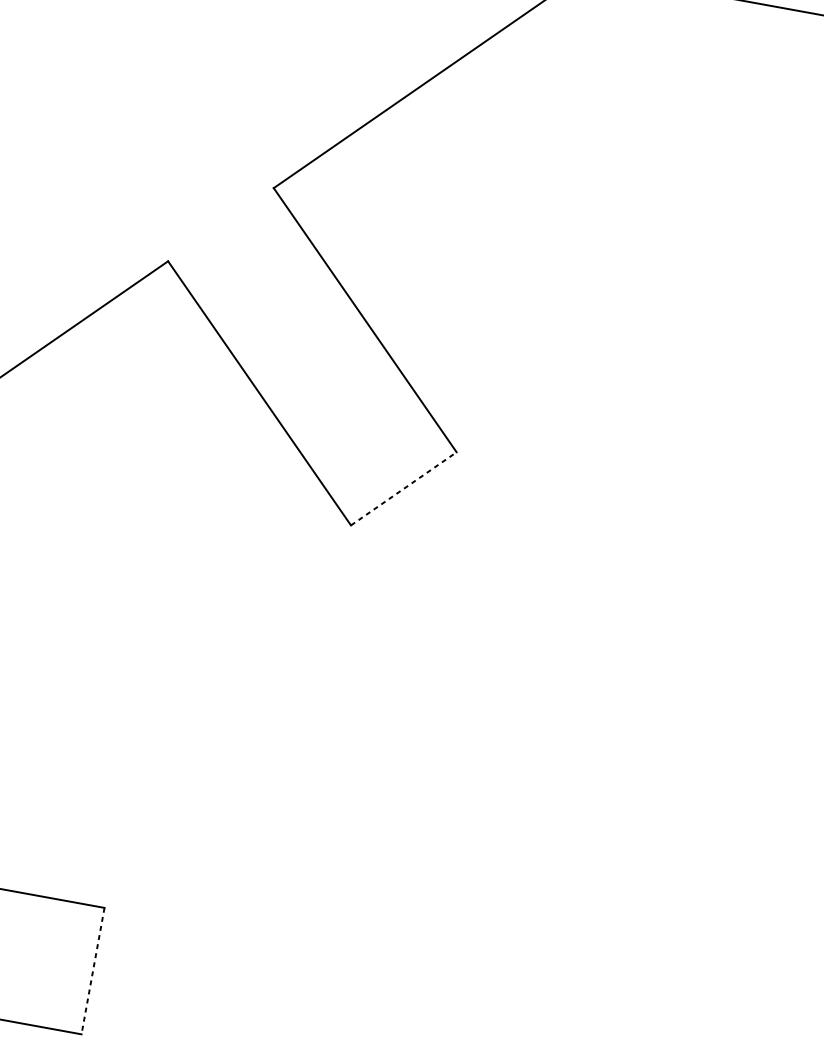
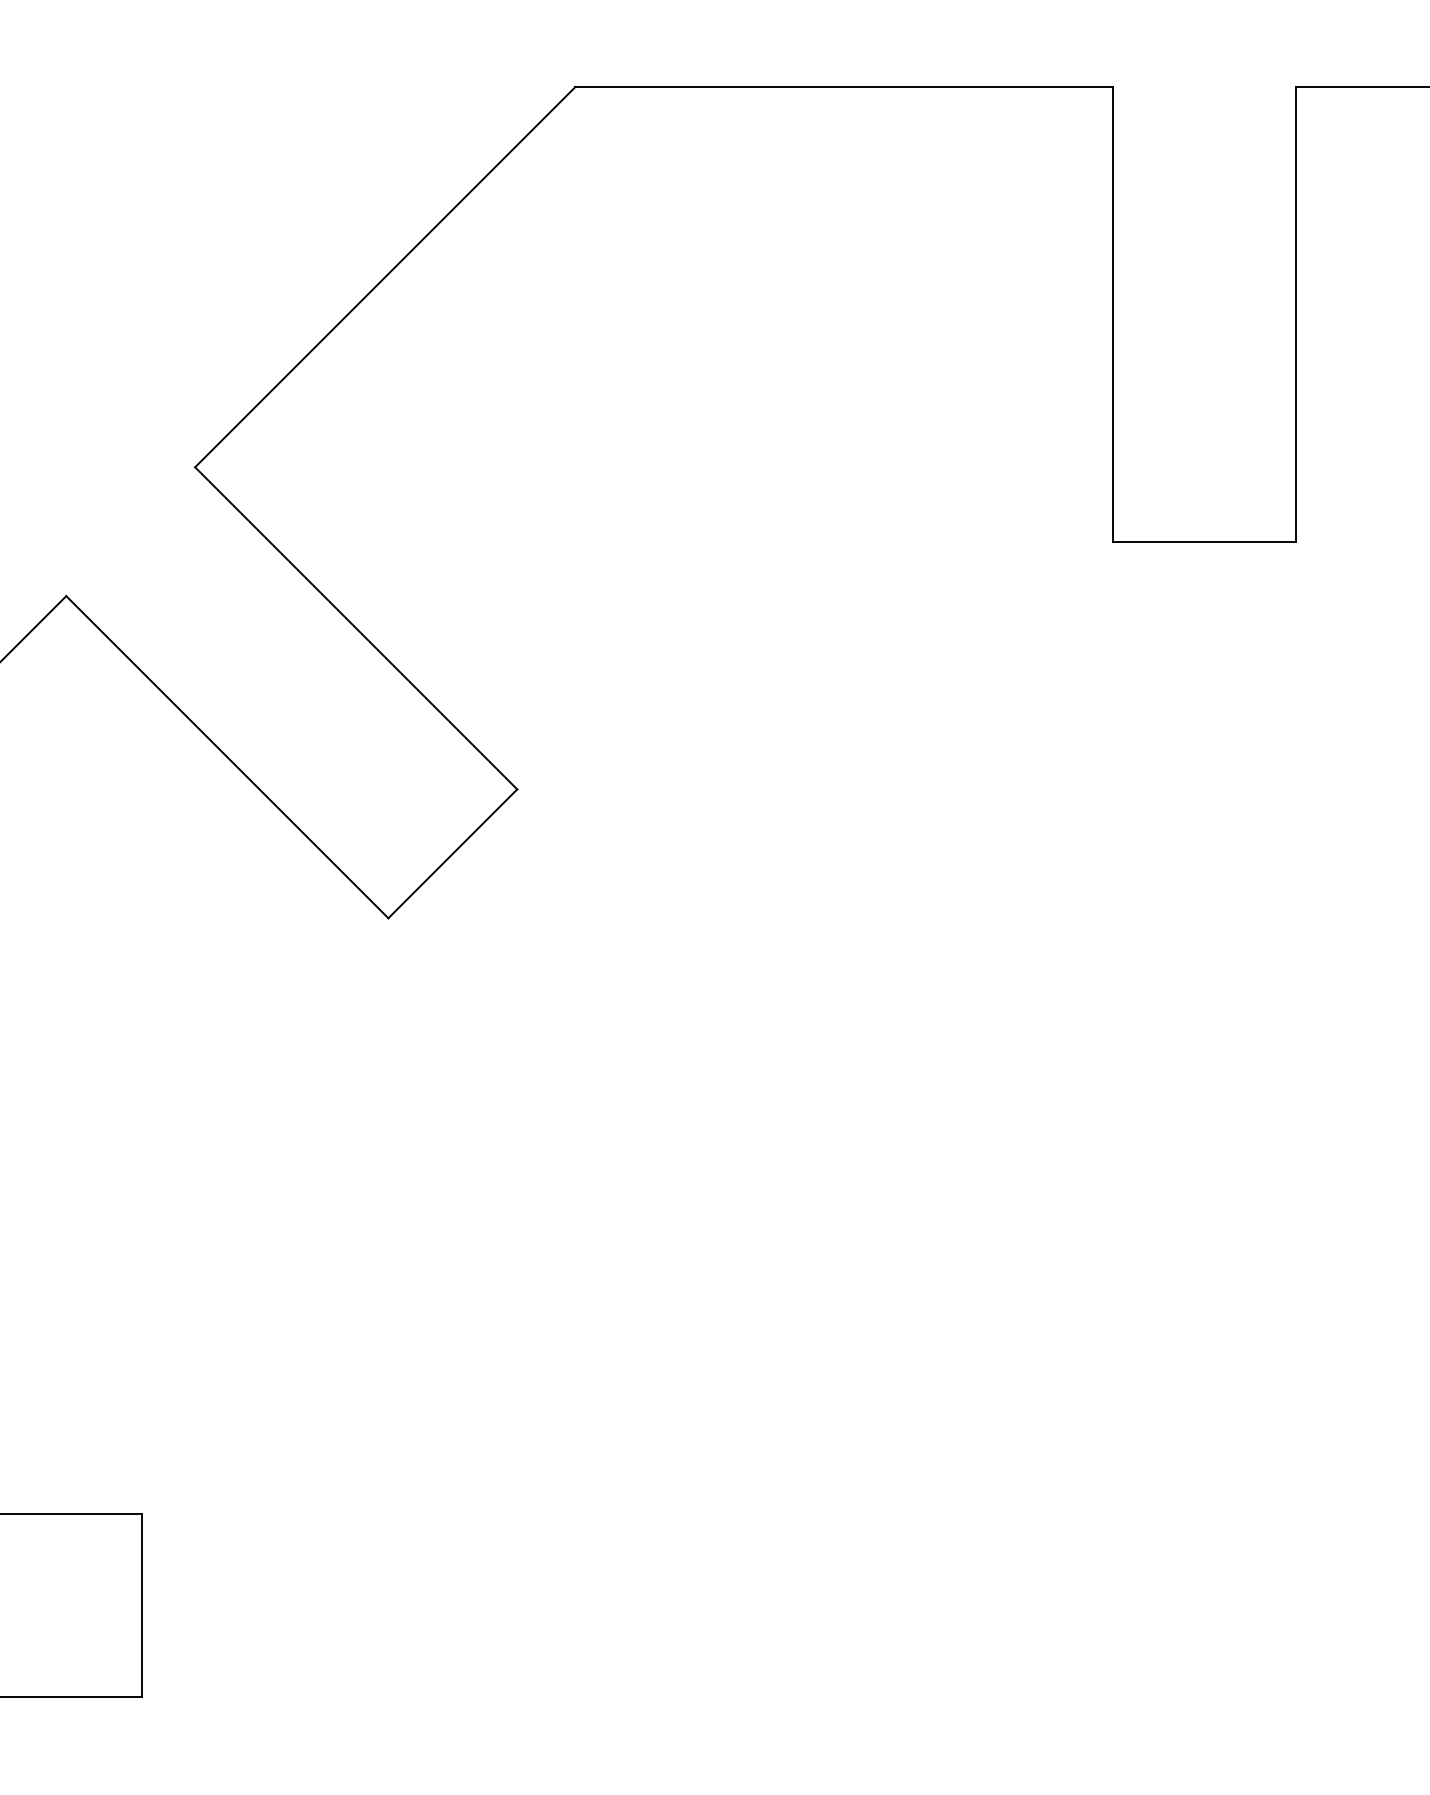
line: (404, 488) -> (453, 853), dashed -> solid
line: (92, 971) -> (141, 1606), dashed -> solid

